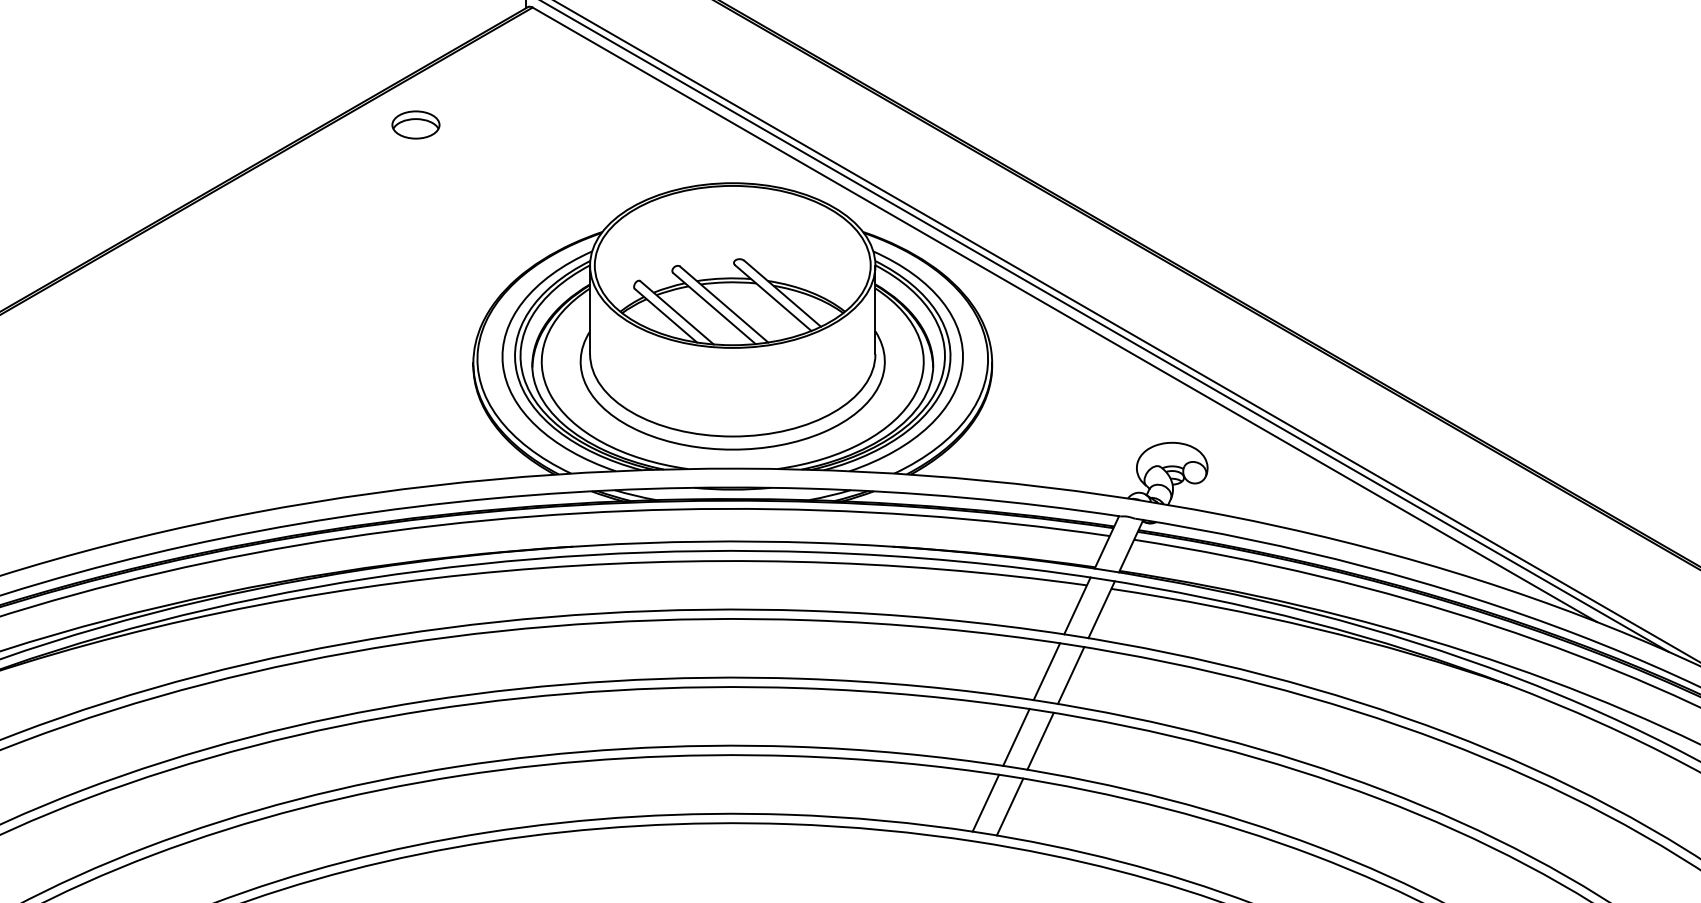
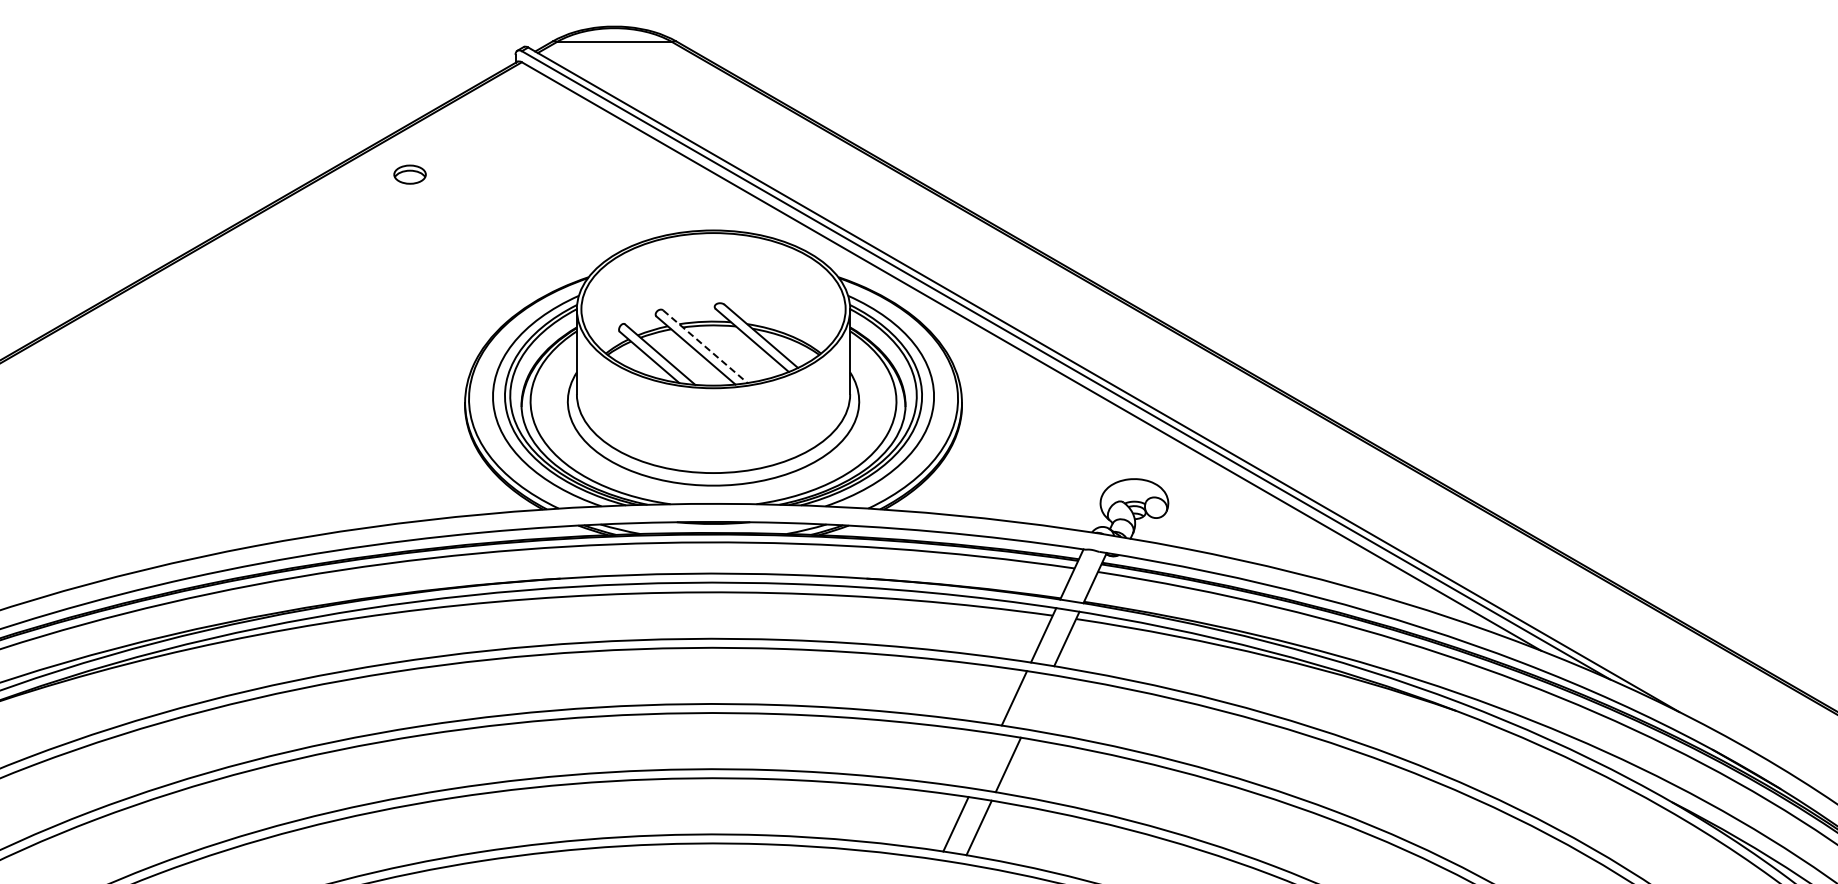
part: (415, 124) -> (409, 174), size x0.7
line: (724, 304) -> (705, 346), solid -> dashed
line: (1071, 675) -> (1037, 701), removed
line: (1015, 737) -> (984, 761), removed

